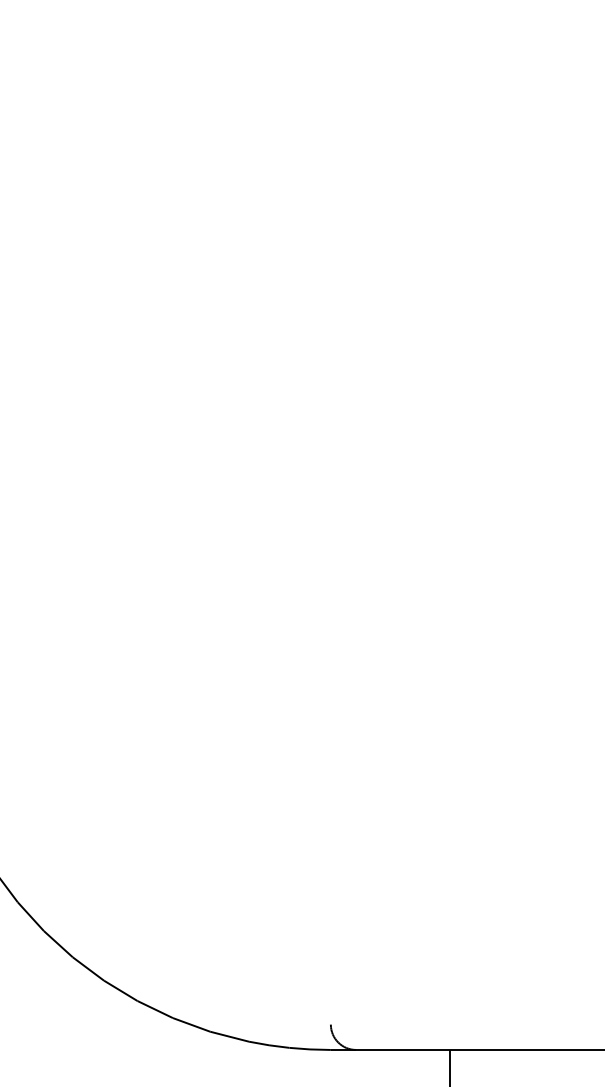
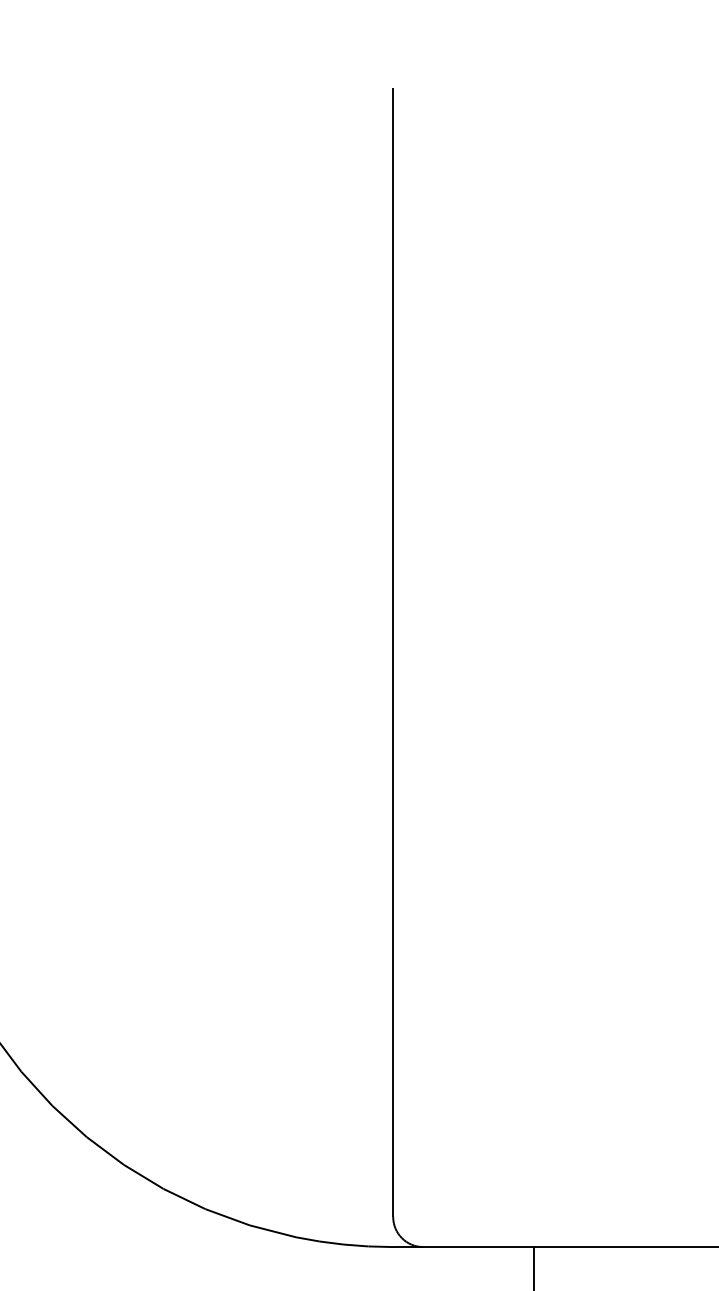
line: (331, 548) -> (393, 651), added

